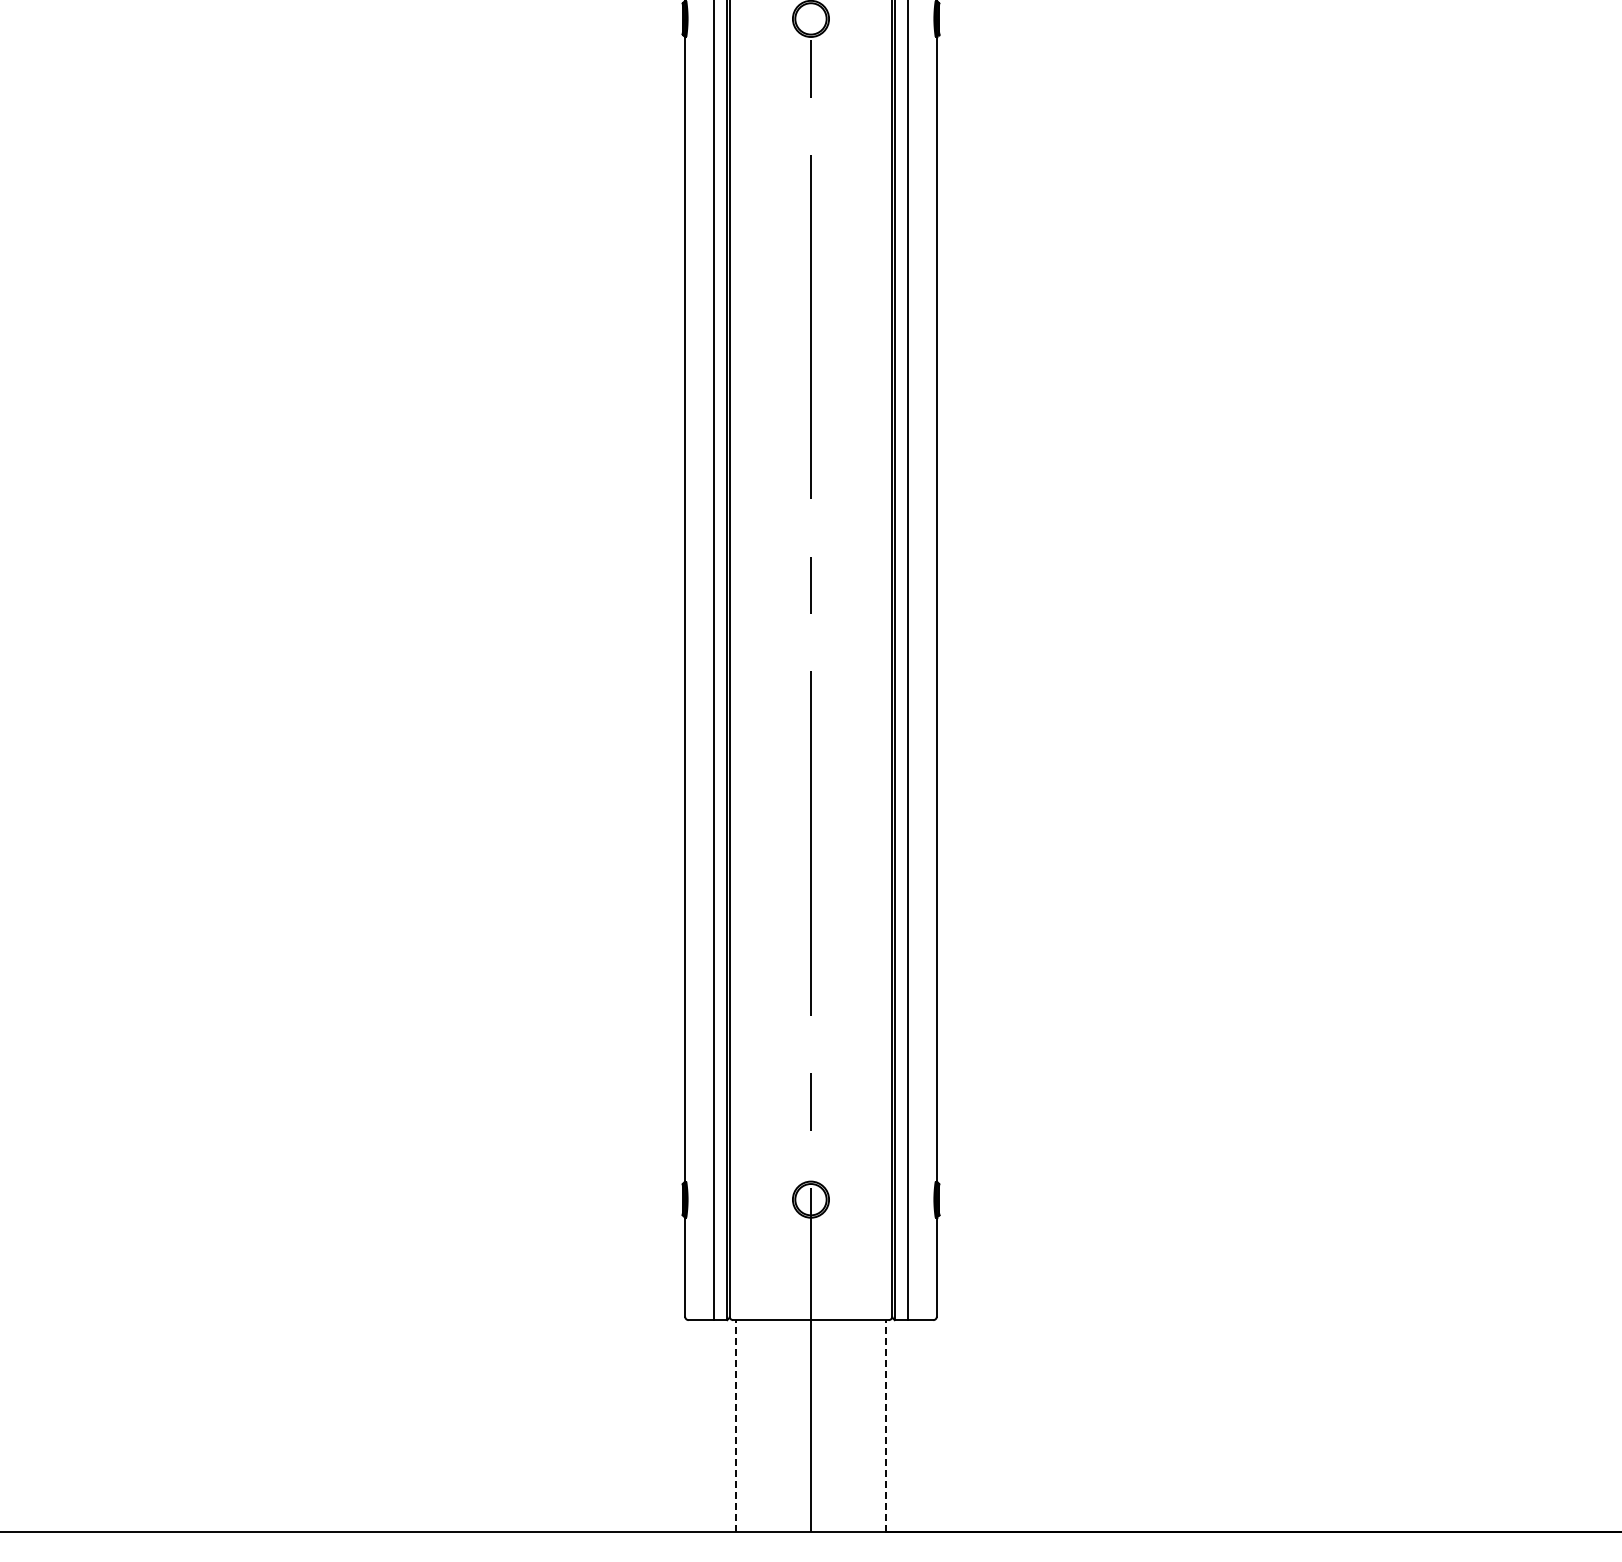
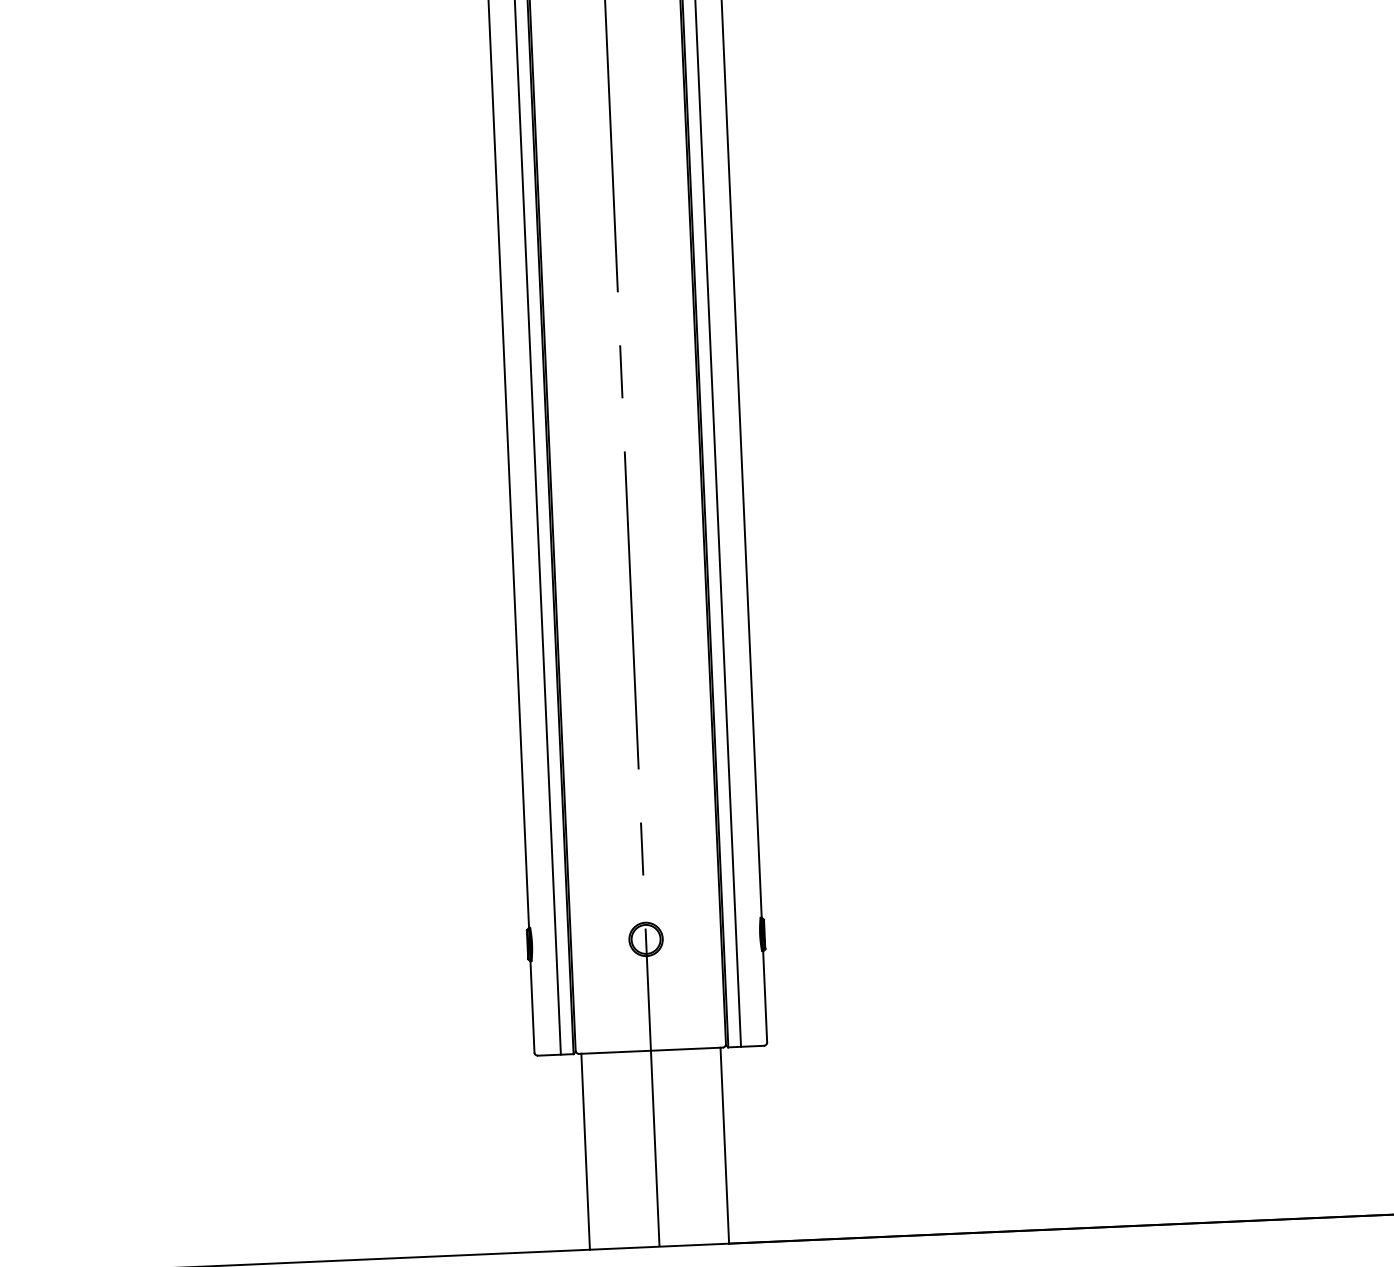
line: (735, 1425) -> (585, 1151), dashed -> solid
line: (886, 1425) -> (724, 1145), dashed -> solid

